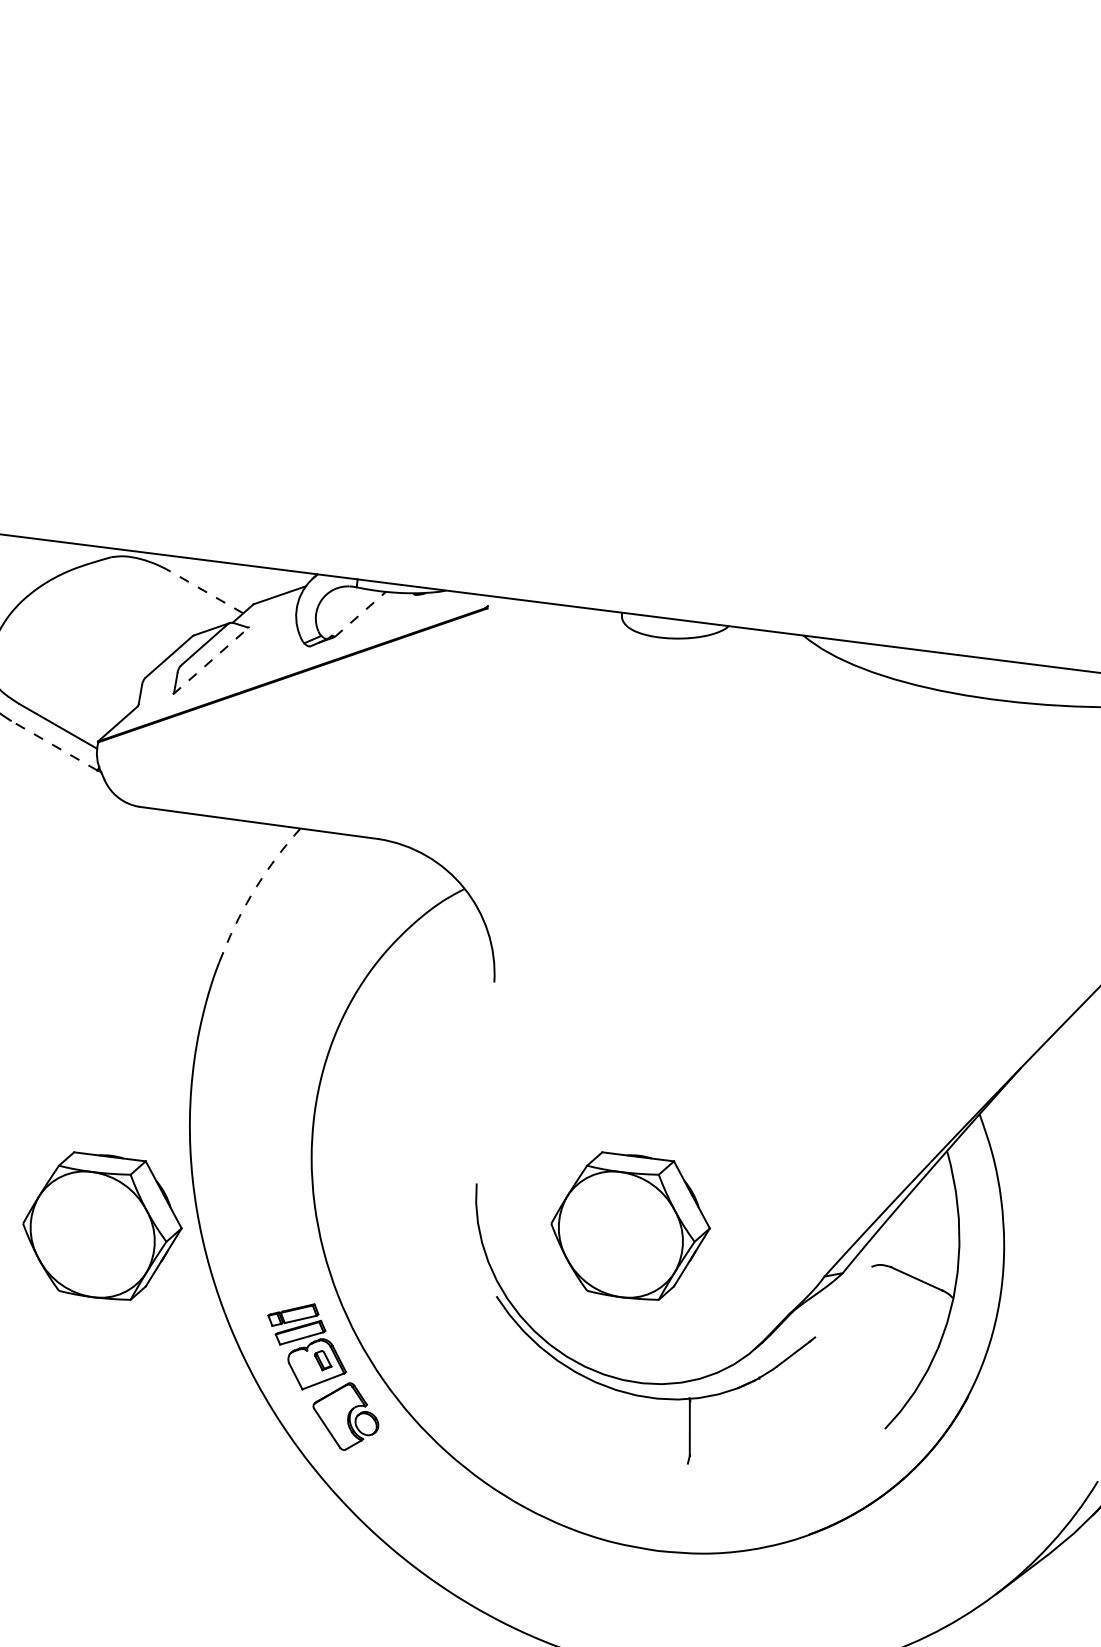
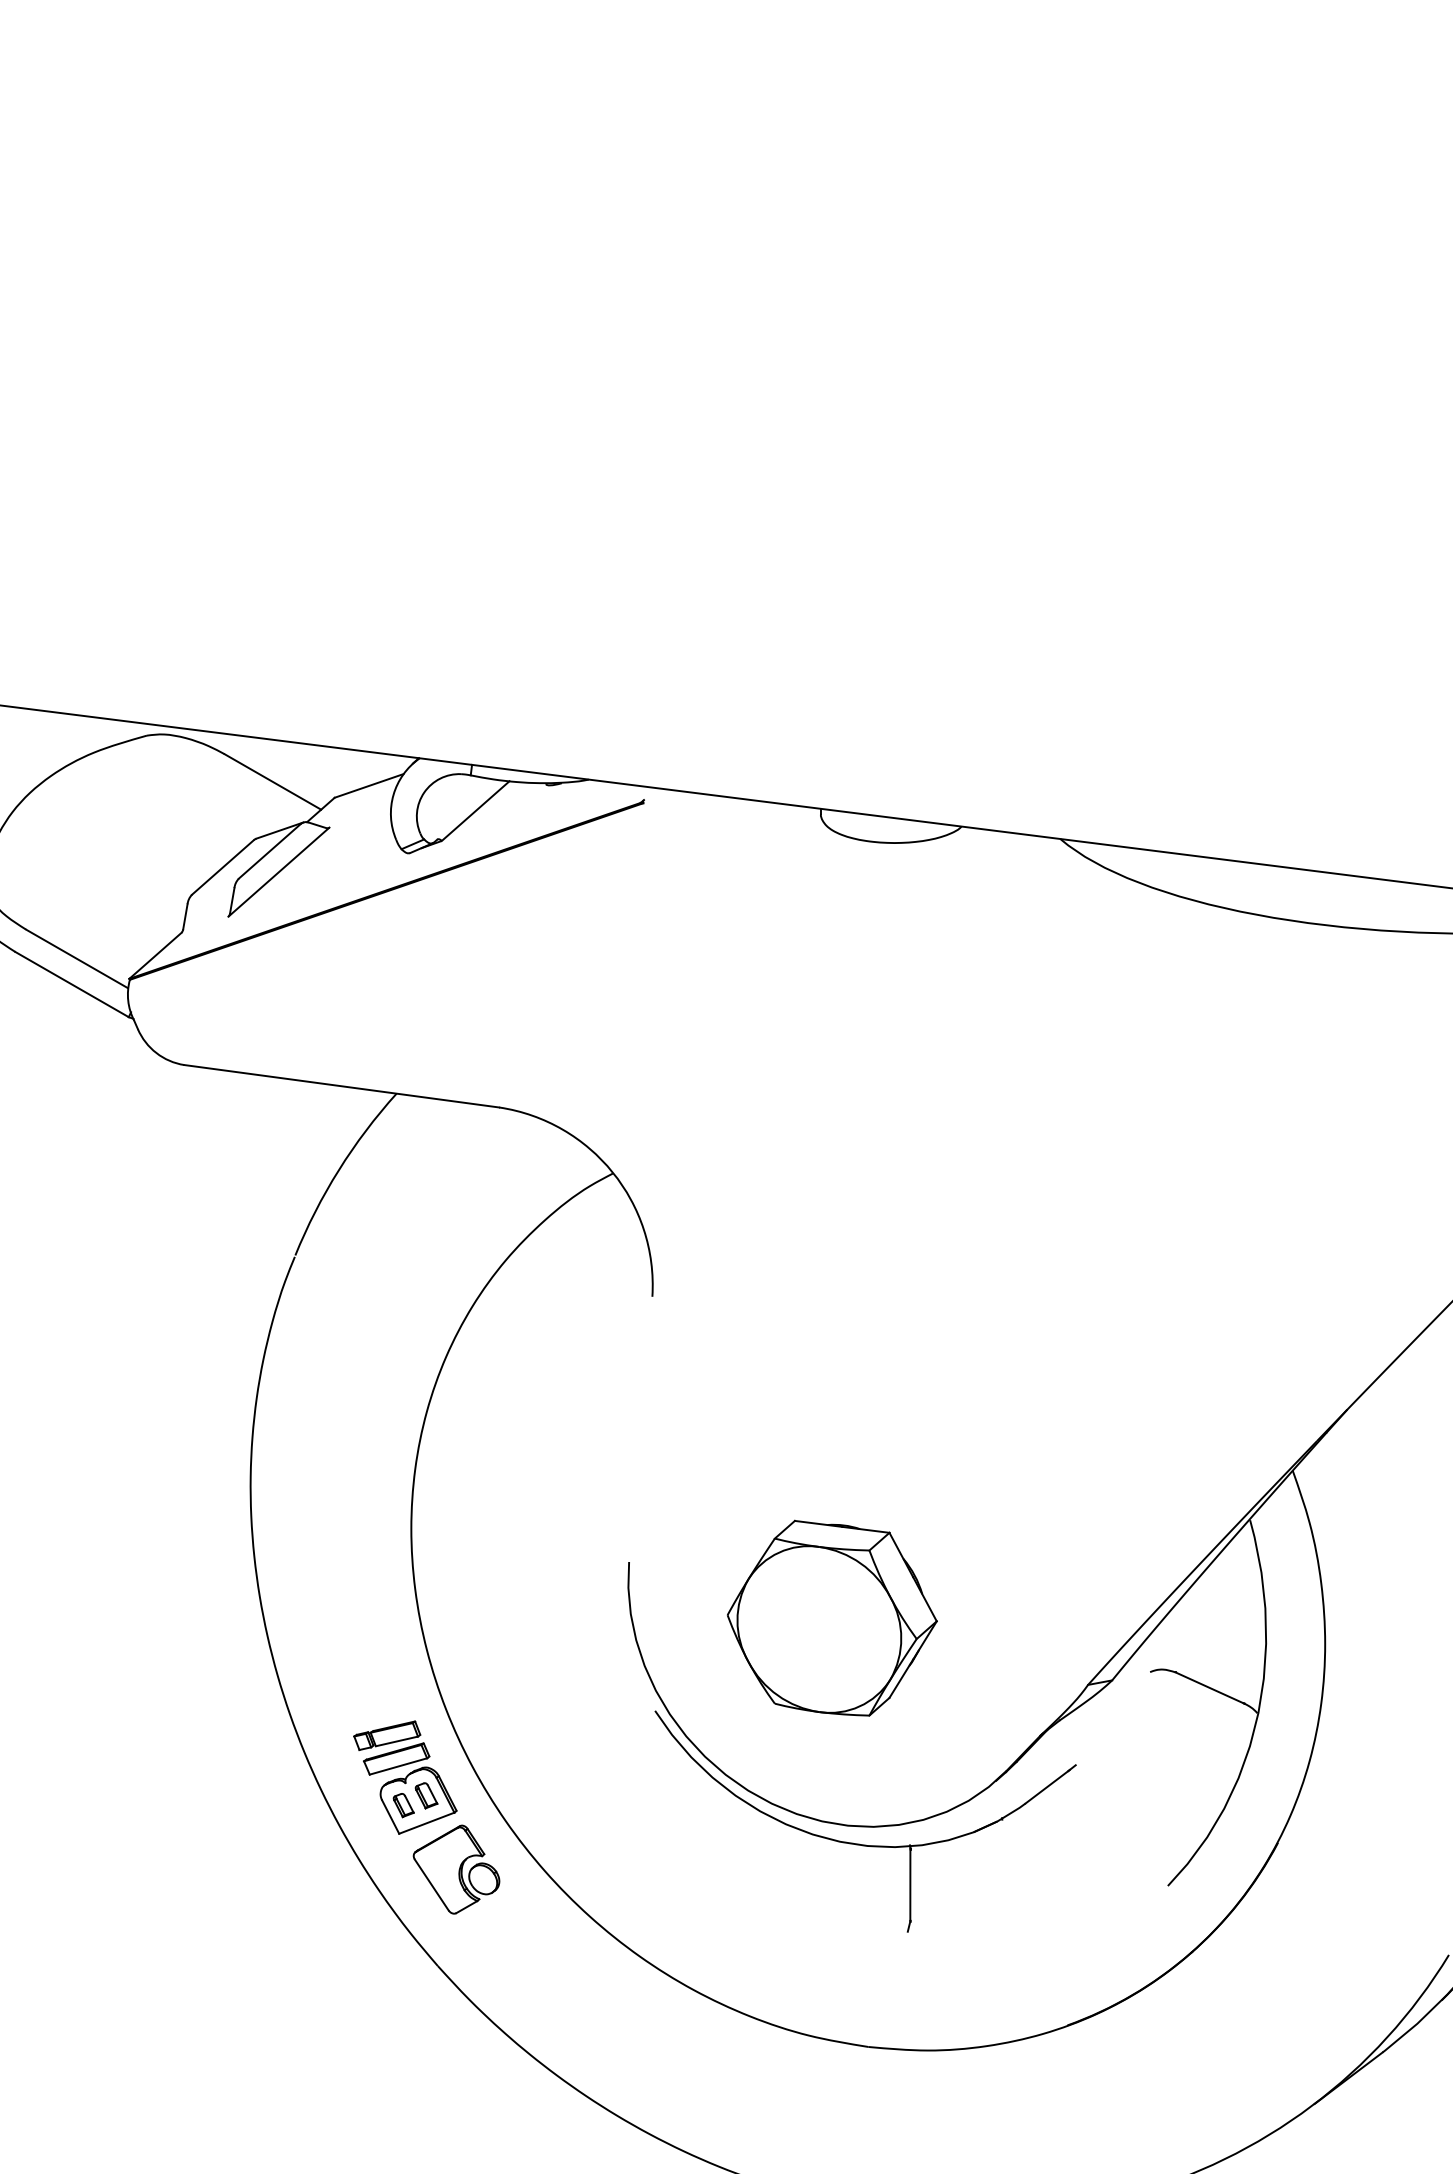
line: (206, 591) -> (272, 781), dashed -> solid
line: (361, 613) -> (476, 810), dashed -> solid
line: (211, 660) -> (279, 871), dashed -> solid
line: (54, 745) -> (71, 984), dashed -> solid
arc: (256, 886) -> (338, 1170), dashed -> solid
part: (102, 1225) -> (135, 1617), removed
part: (305, 1367) -> (403, 1805), added

